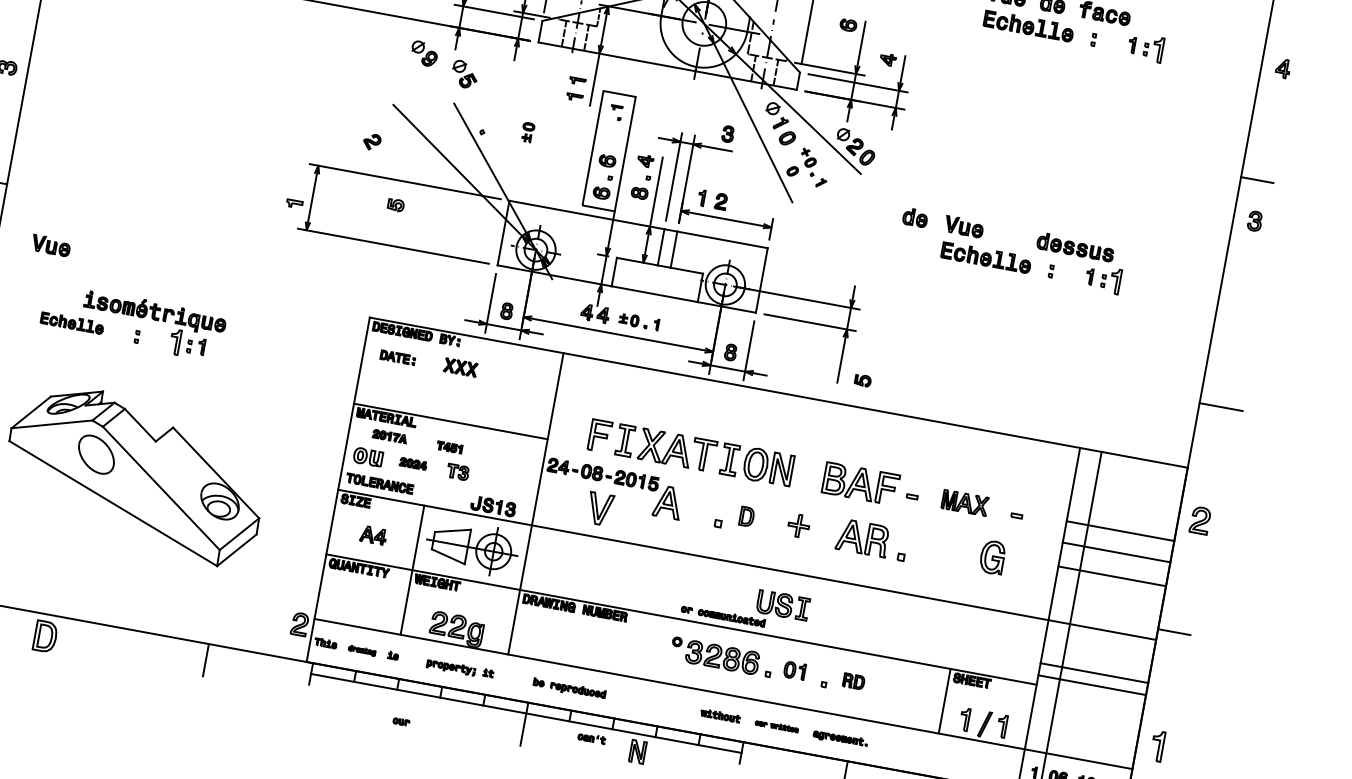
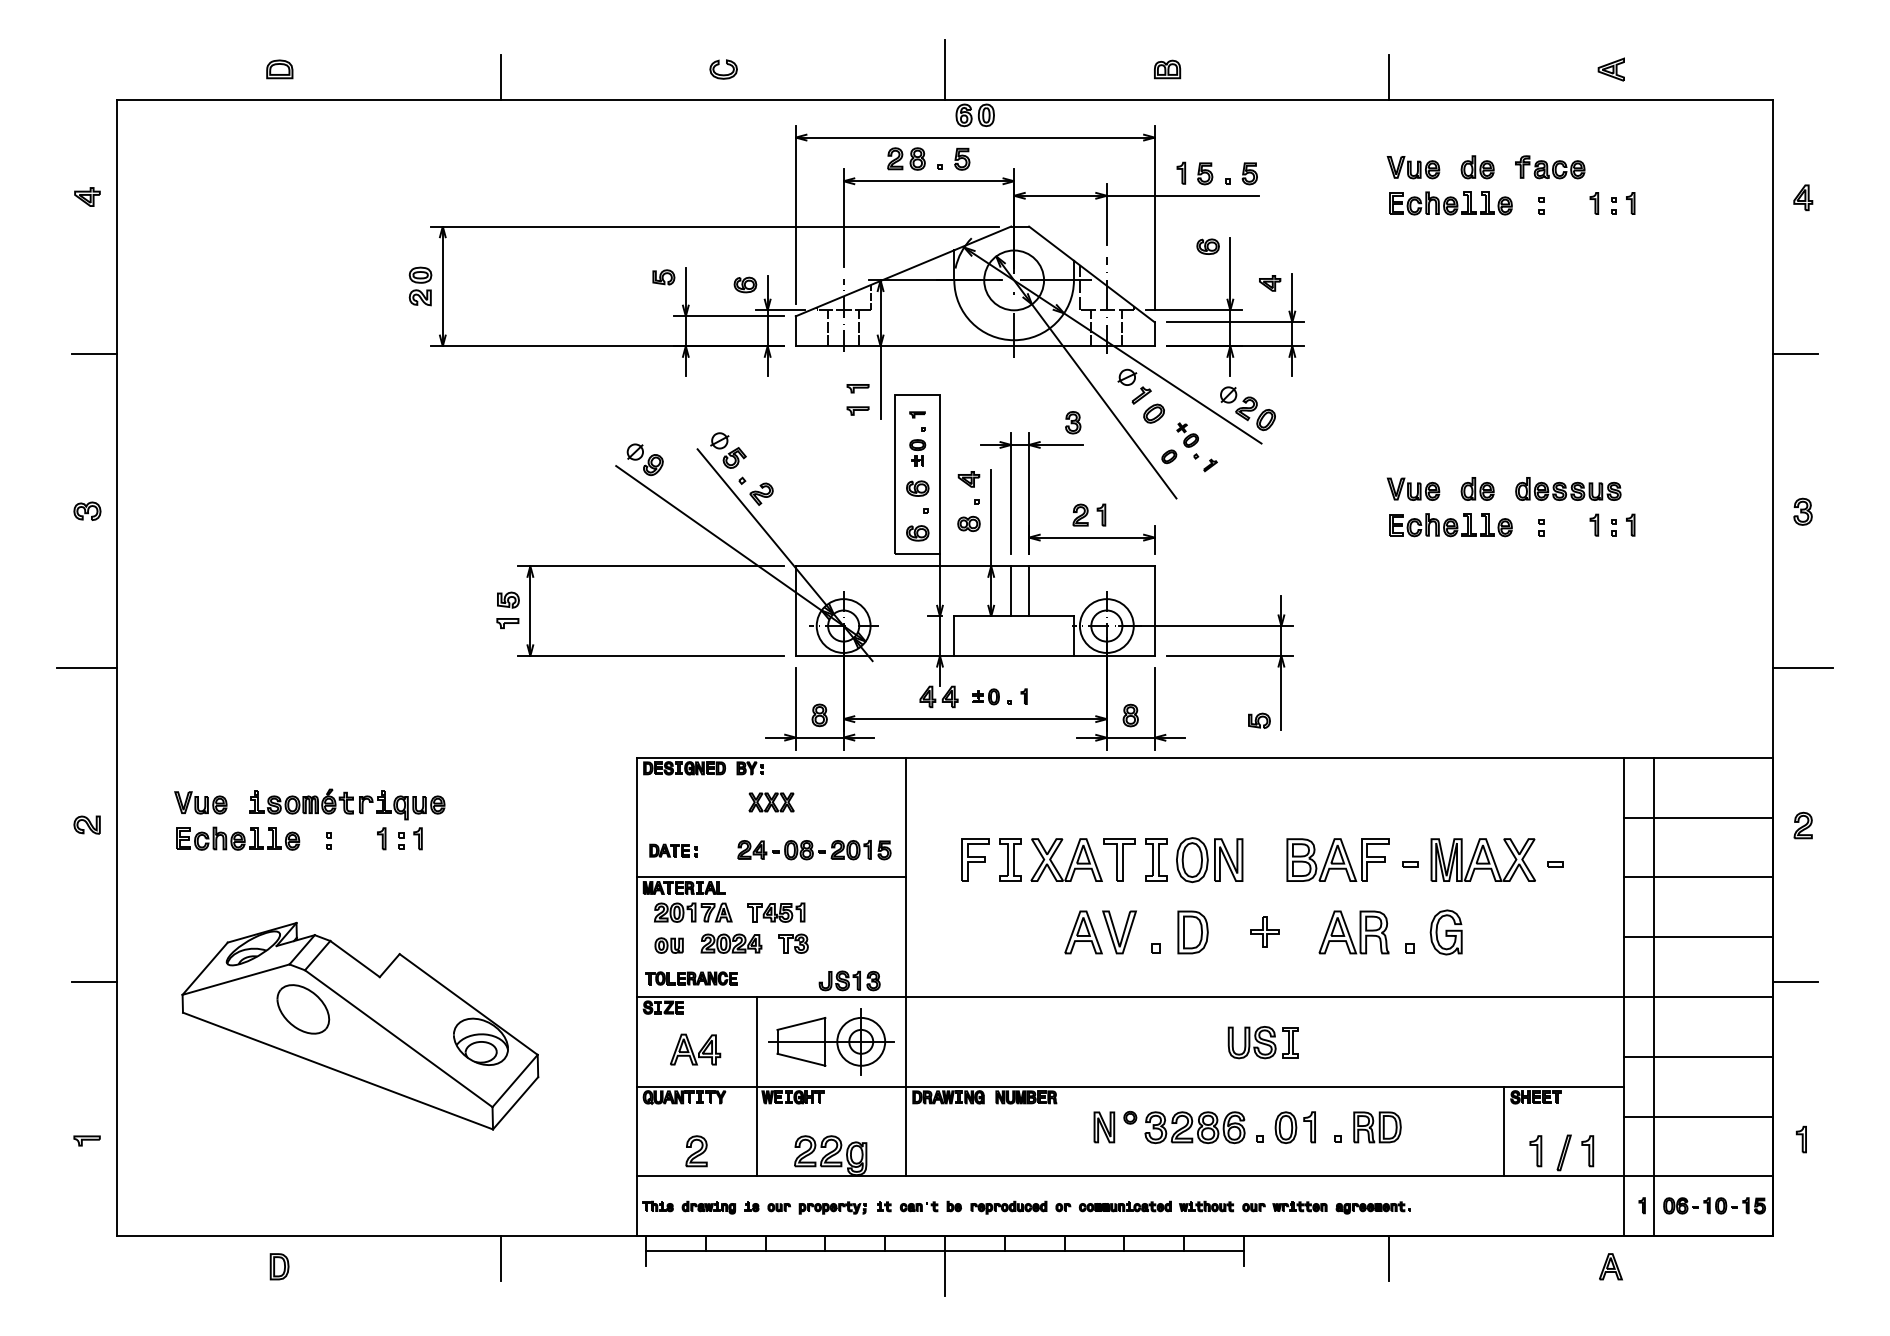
part: (1158, 49) -> (1630, 203), size x0.62
part: (423, 53) -> (644, 459), moved
part: (464, 74) -> (728, 450), moved
part: (527, 132) -> (917, 452), moved
part: (372, 141) -> (761, 493), moved
part: (701, 197) -> (1101, 514), moved
part: (396, 204) -> (508, 599), moved
part: (915, 217) -> (1477, 488), moved
part: (1254, 220) -> (1802, 511), moved
part: (50, 245) -> (200, 802), moved
part: (1115, 281) -> (1630, 524), size x0.62
part: (72, 323) -> (238, 838), size x1.43
part: (175, 342) -> (381, 838), size x0.62
part: (397, 357) -> (673, 850), moved
part: (863, 380) -> (1259, 720), moved
part: (390, 436) -> (693, 912), size x1.67
part: (449, 447) -> (776, 912), size x1.67
part: (367, 456) -> (668, 945), size x0.71
part: (413, 463) -> (731, 943), size x1.67
part: (603, 474) -> (814, 850), moved
part: (964, 502) -> (1482, 859), size x1.67
part: (599, 509) -> (1119, 932), moved
part: (746, 516) -> (1192, 932), size x1.67
part: (1199, 520) -> (1802, 825), size x0.71
line: (1120, 531) -> (1698, 817), moved
part: (373, 535) -> (695, 1049), size x1.43
line: (1116, 552) -> (1698, 937), moved
part: (992, 557) -> (1445, 932), moved
line: (1112, 576) -> (1698, 877), moved
part: (723, 615) -> (1113, 1206), moved
part: (299, 624) -> (696, 1151), moved
part: (45, 636) -> (279, 1266), size x0.62
part: (361, 650) -> (708, 1207), size x1.43
part: (794, 670) -> (1294, 1127), size x1.43
part: (853, 681) -> (1377, 1127), size x1.67
line: (1092, 685) -> (1698, 1116), moved
part: (400, 721) -> (778, 1207), moved
part: (776, 726) -> (1284, 1206), size x1.43
part: (591, 738) -> (918, 1206), moved
part: (1156, 746) -> (1800, 1139), size x0.62
part: (637, 752) -> (1104, 1127), moved

